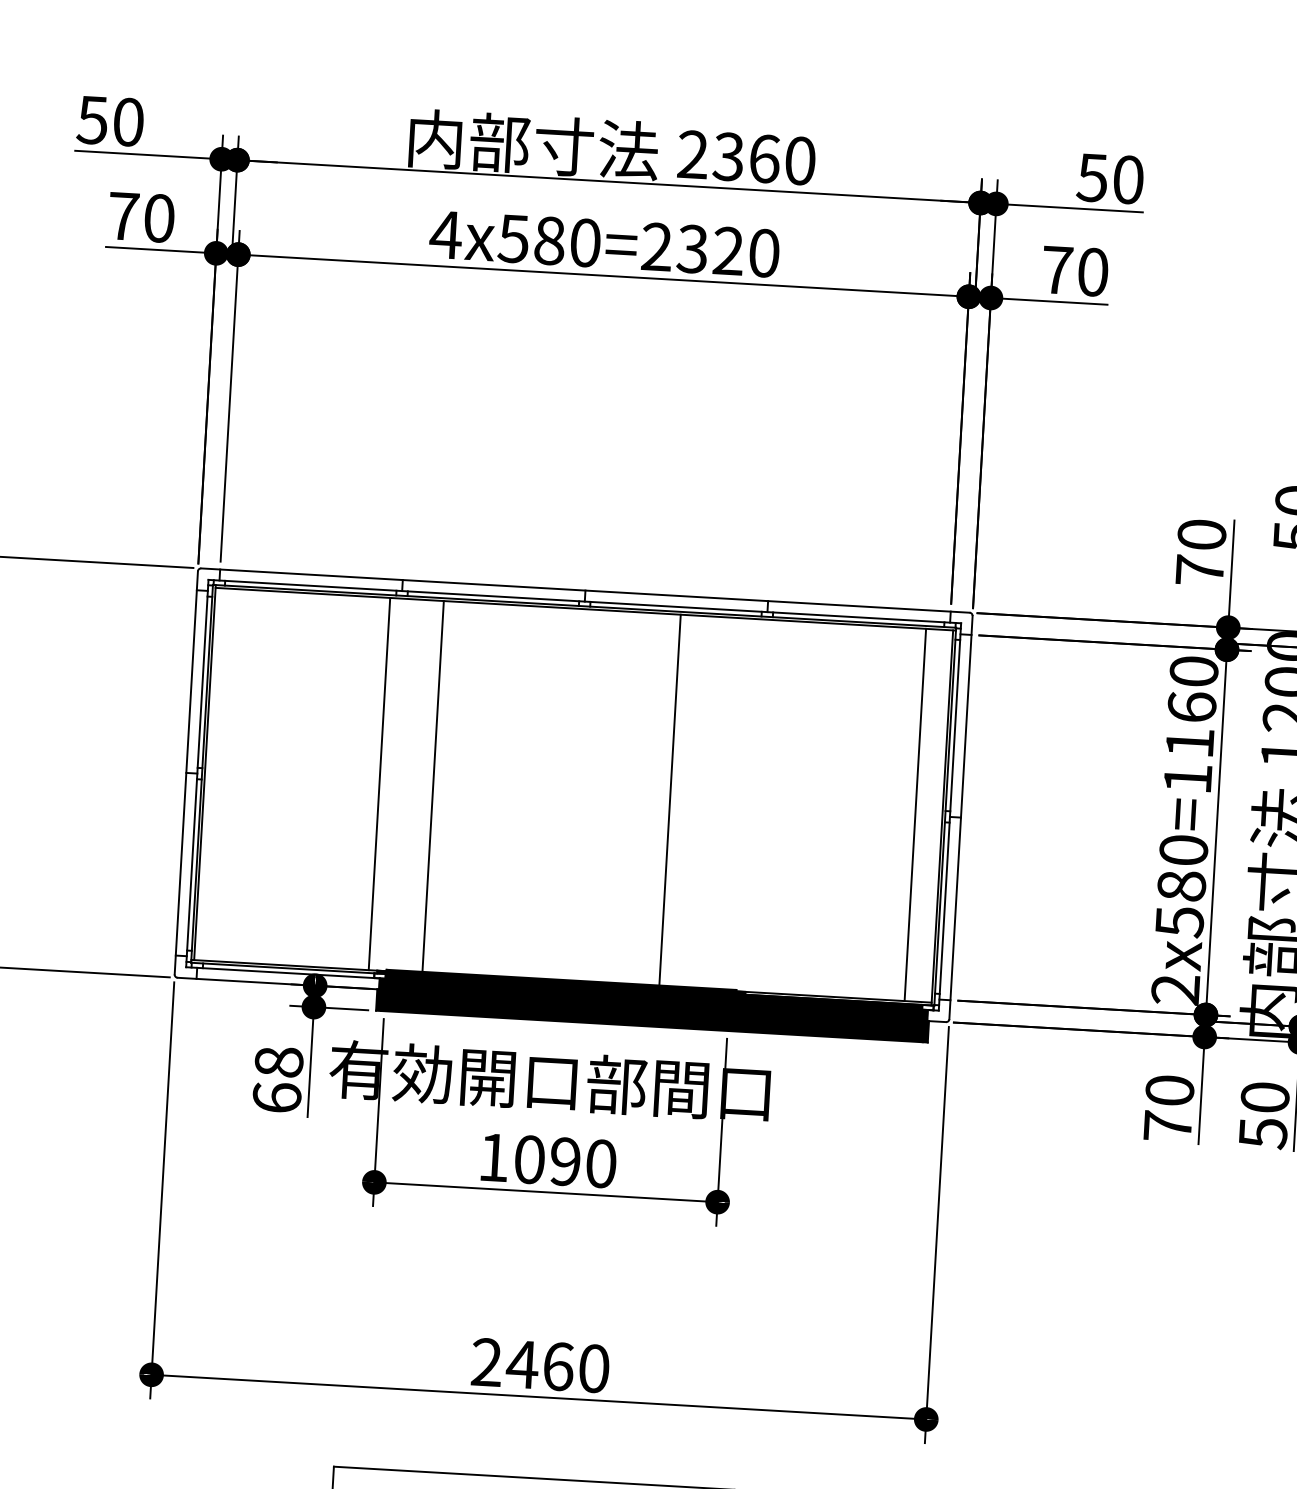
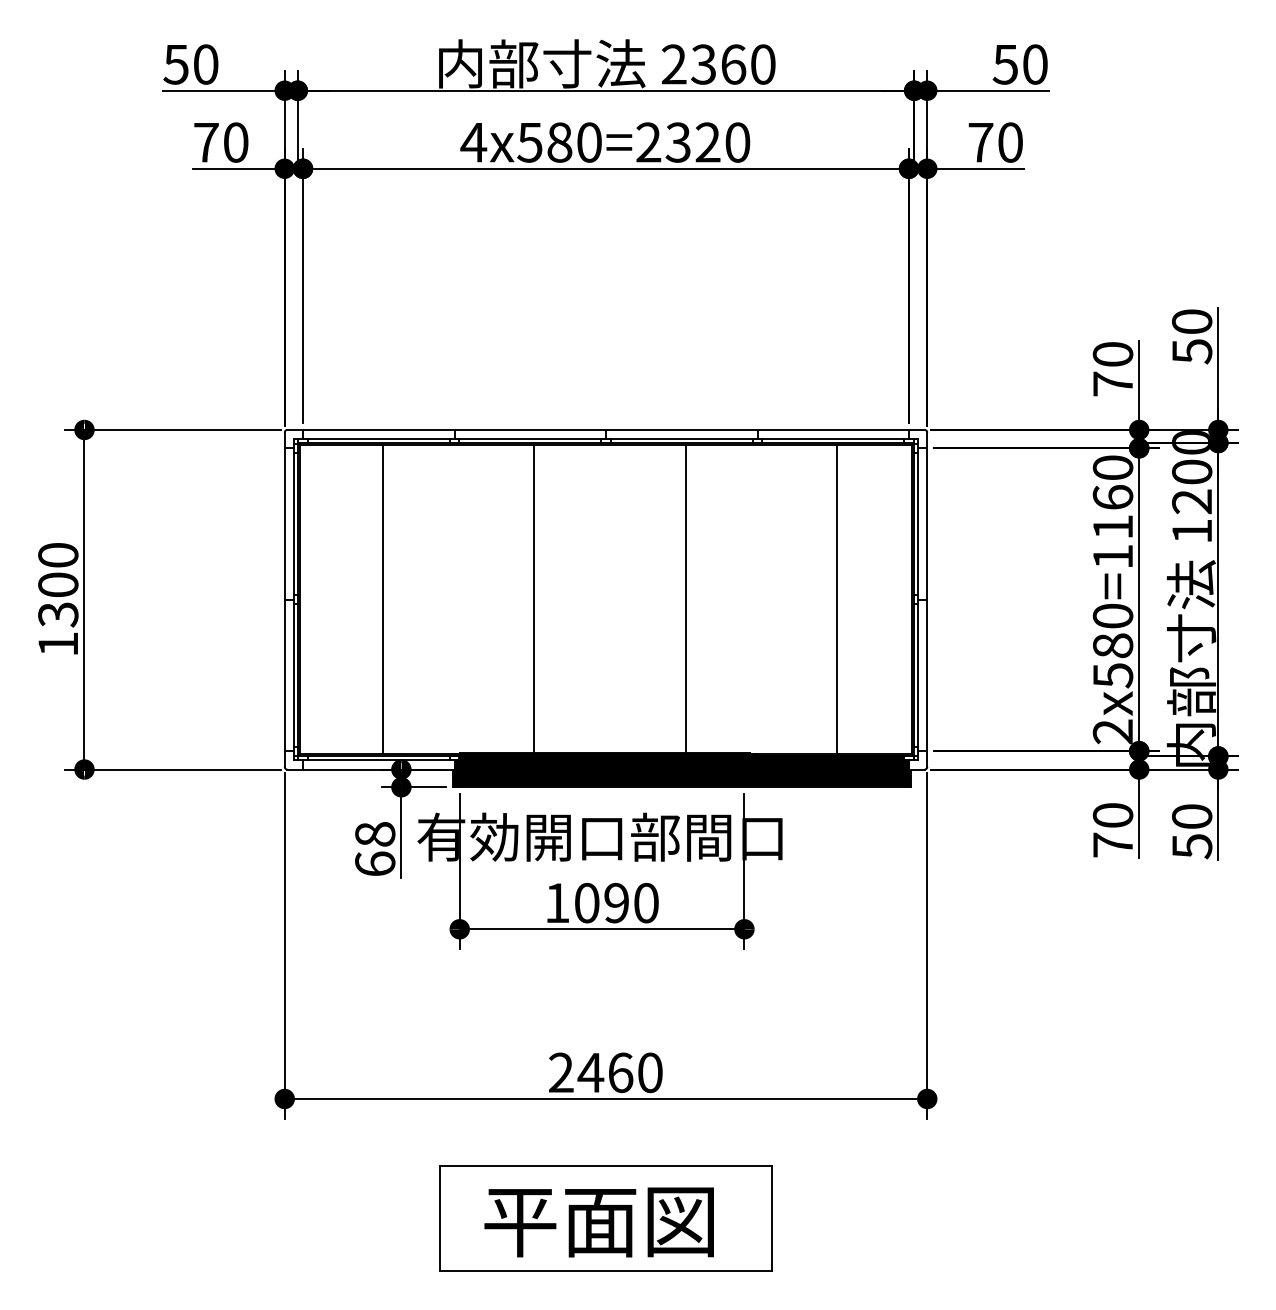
line: (378, 783) -> (382, 599), moved
line: (433, 786) -> (534, 599), moved
line: (915, 814) -> (837, 599), moved

